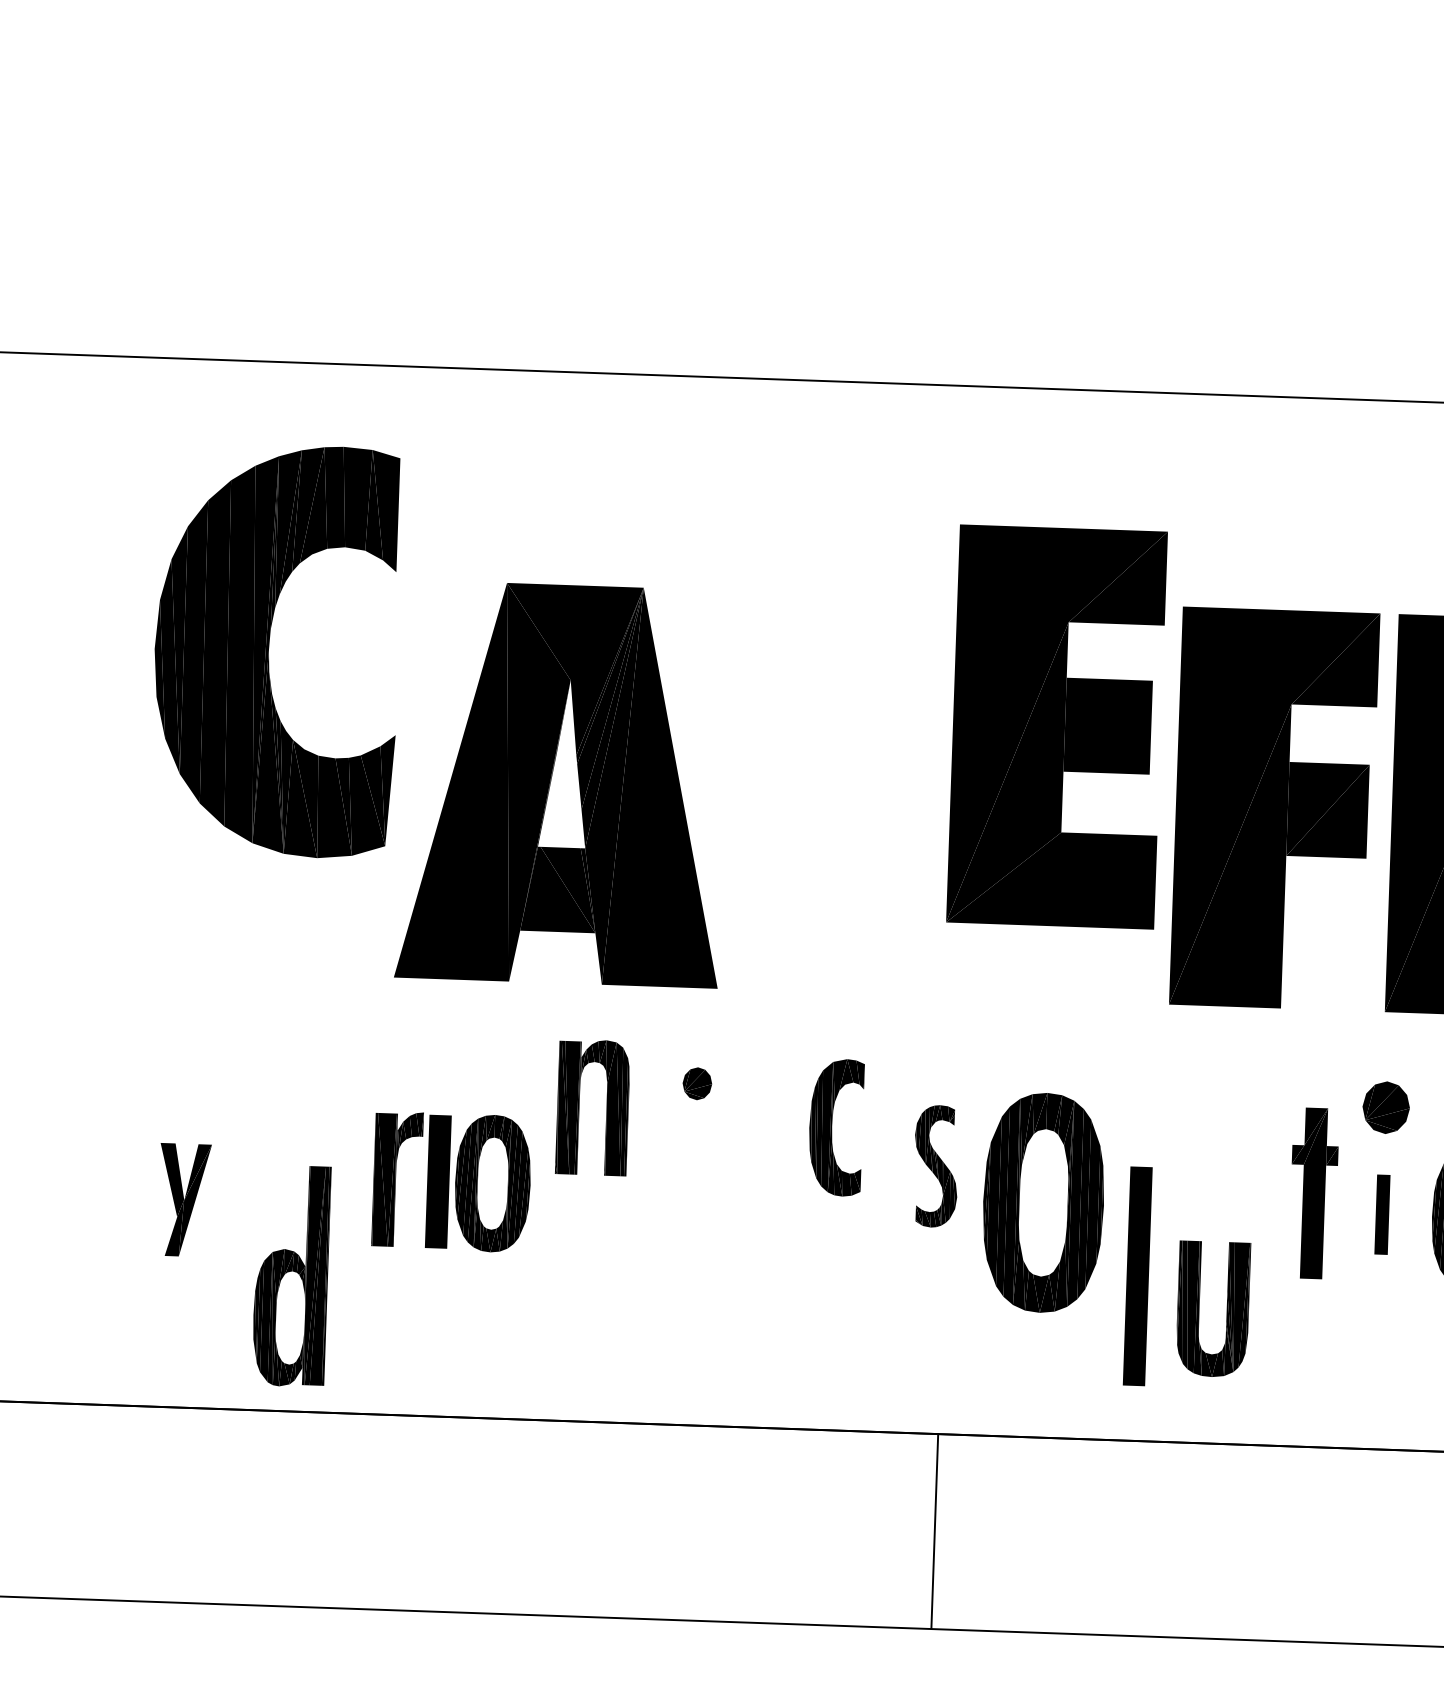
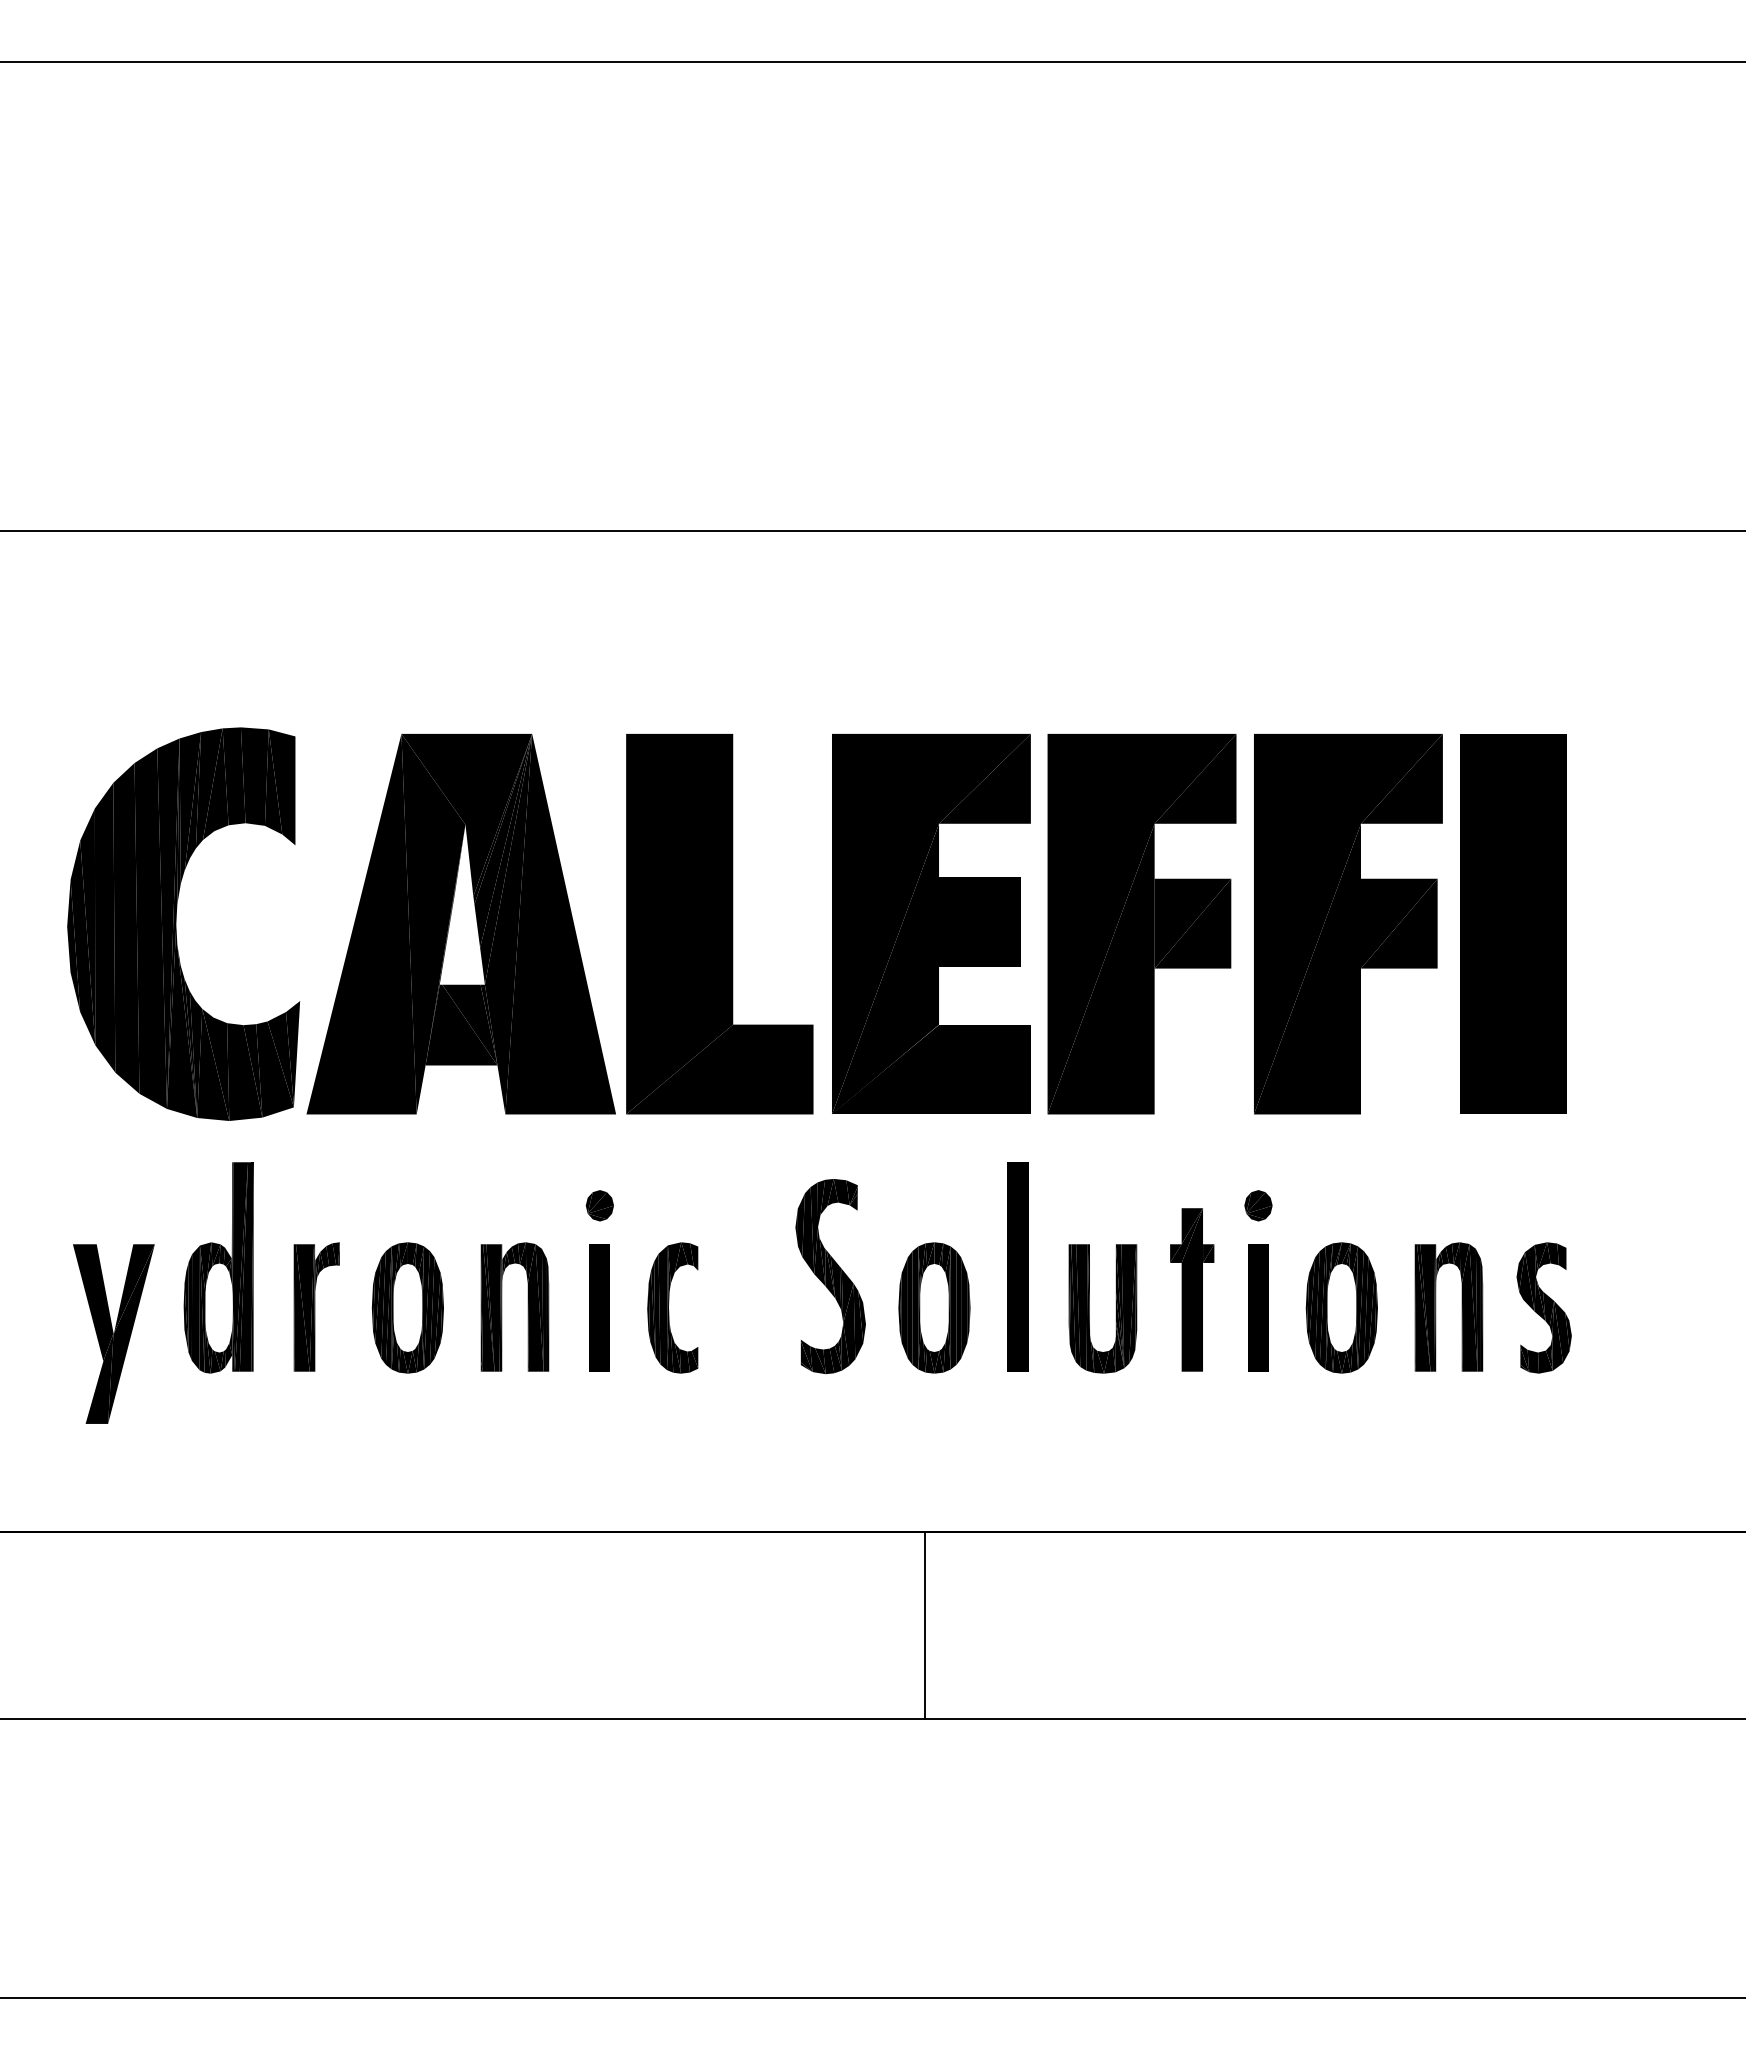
part: (269, 649) -> (176, 923), moved
part: (1057, 727) -> (931, 924), moved
part: (832, 793) -> (719, 924), added
part: (579, 1106) -> (502, 1306), moved
part: (1386, 1107) -> (1258, 1205), size x0.62
part: (835, 1127) -> (672, 1307), moved
part: (936, 1166) -> (830, 1276), size x1.67
part: (438, 1181) -> (599, 1307), moved
part: (183, 1199) -> (113, 1333), size x1.67
part: (1043, 1202) -> (934, 1307), size x0.62
part: (1382, 1214) -> (1258, 1307), size x1.67
part: (291, 1275) -> (218, 1267), moved
part: (1137, 1275) -> (1017, 1266), moved
part: (1199, 1308) -> (1089, 1308), moved
line: (934, 1531) -> (924, 1625), moved

